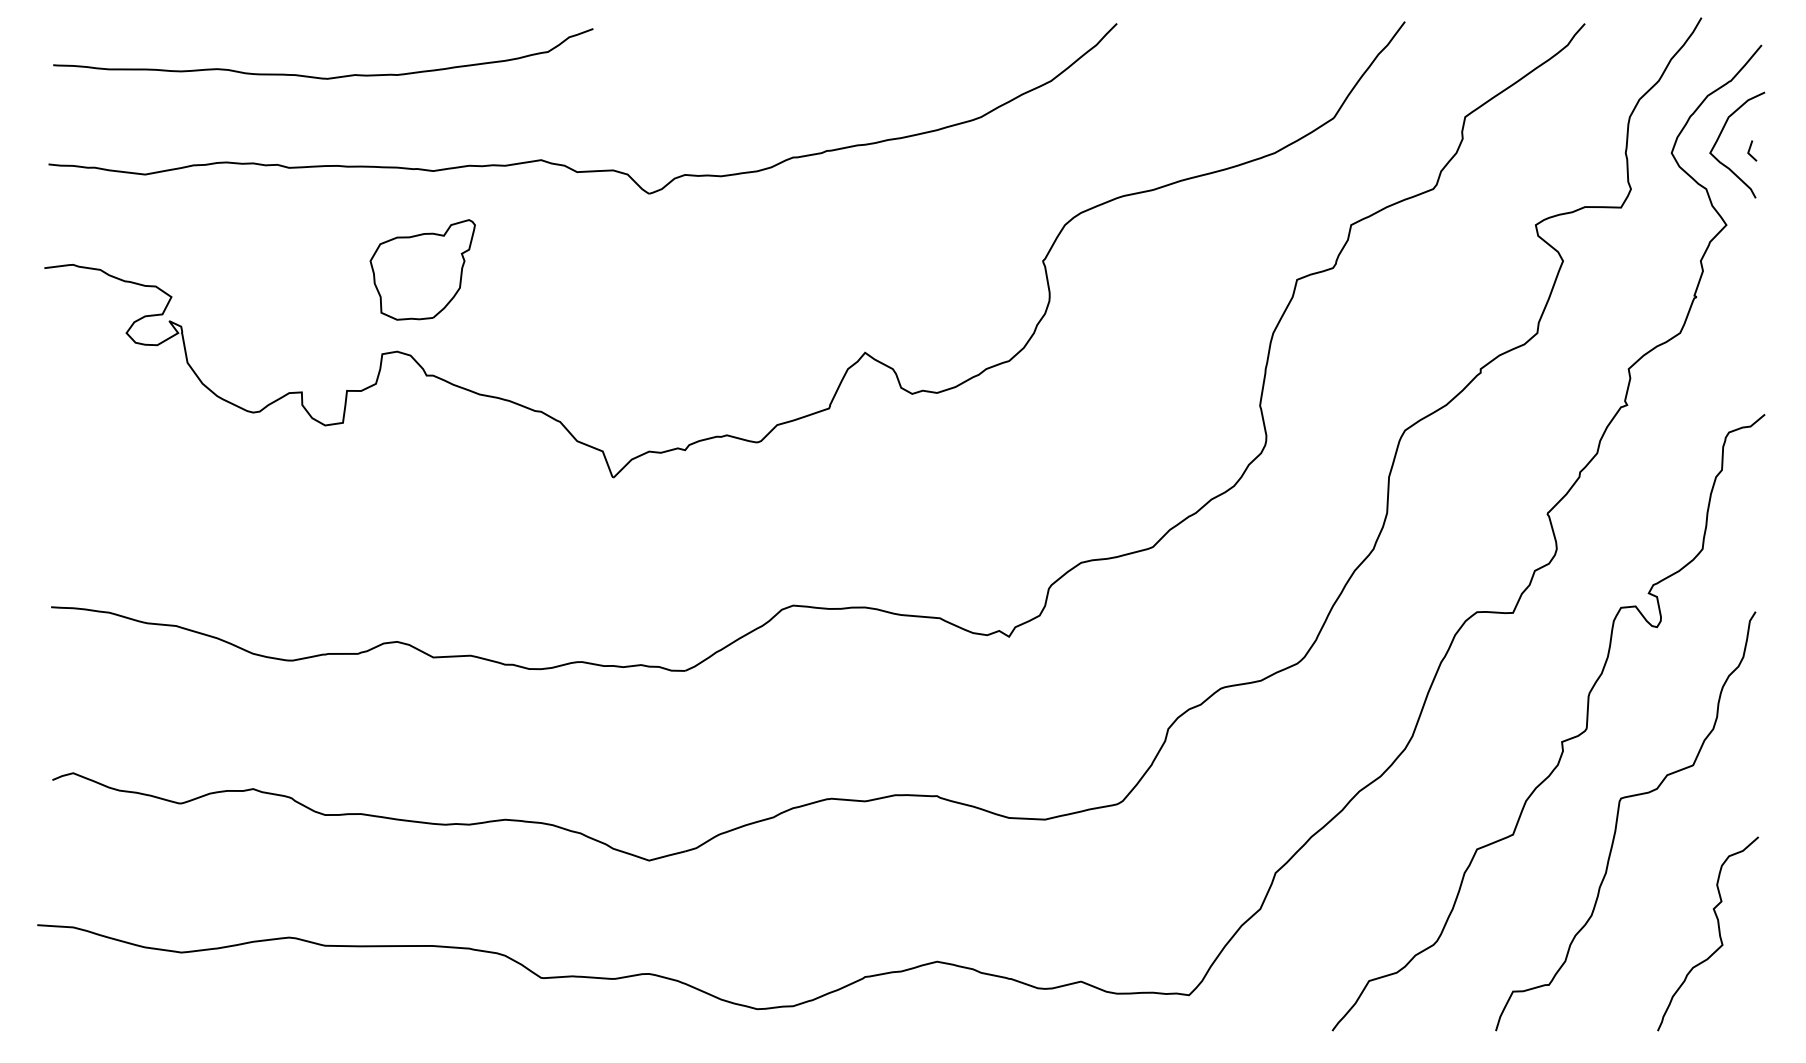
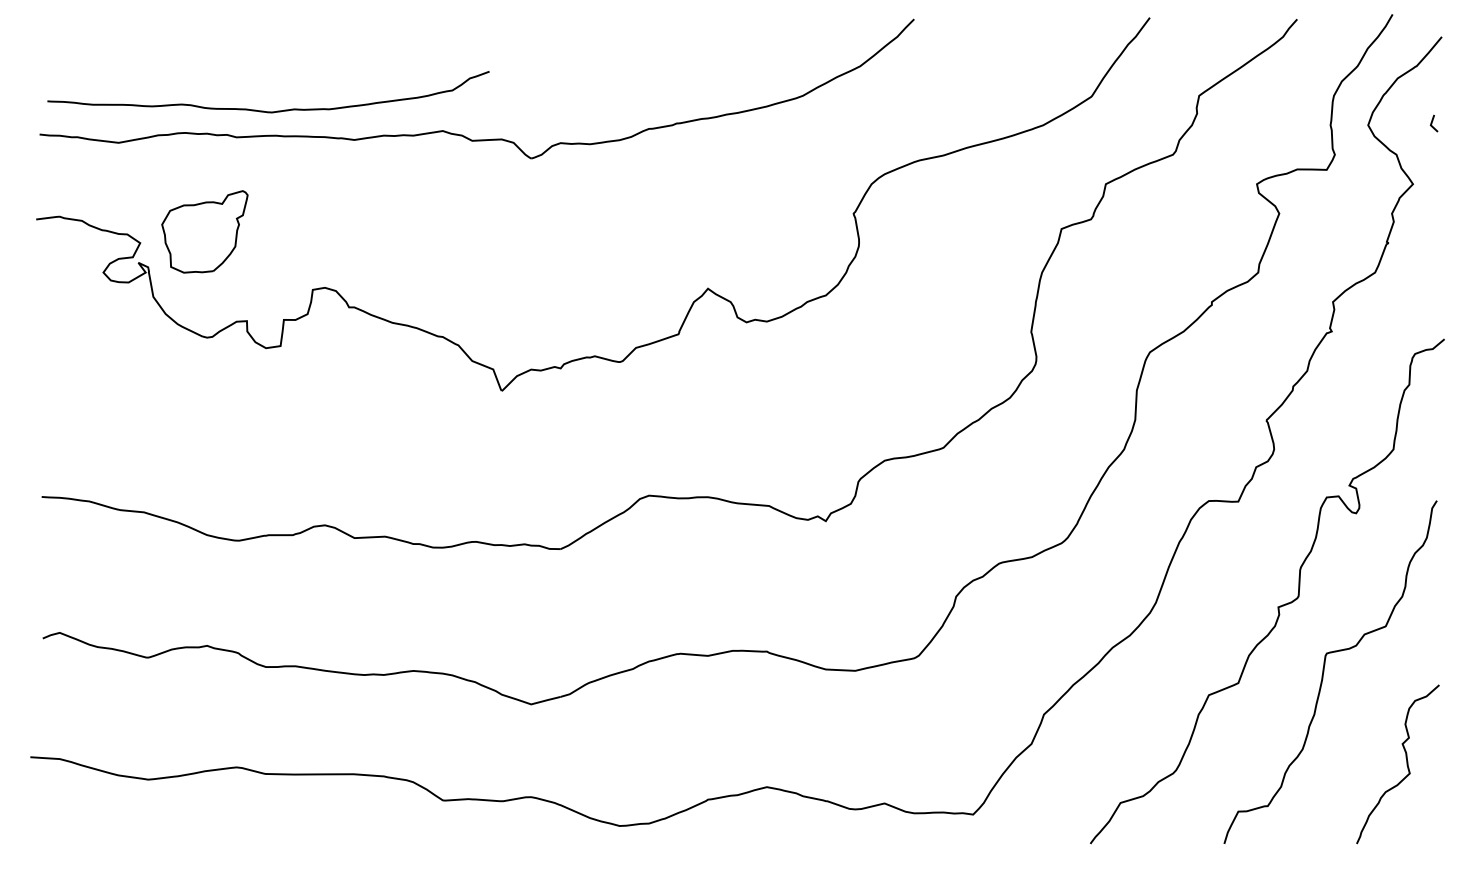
curve: (317, 76) -> (263, 110), moved
curve: (1720, 136) -> (1408, 111), removed
part: (422, 269) -> (204, 231), moved

